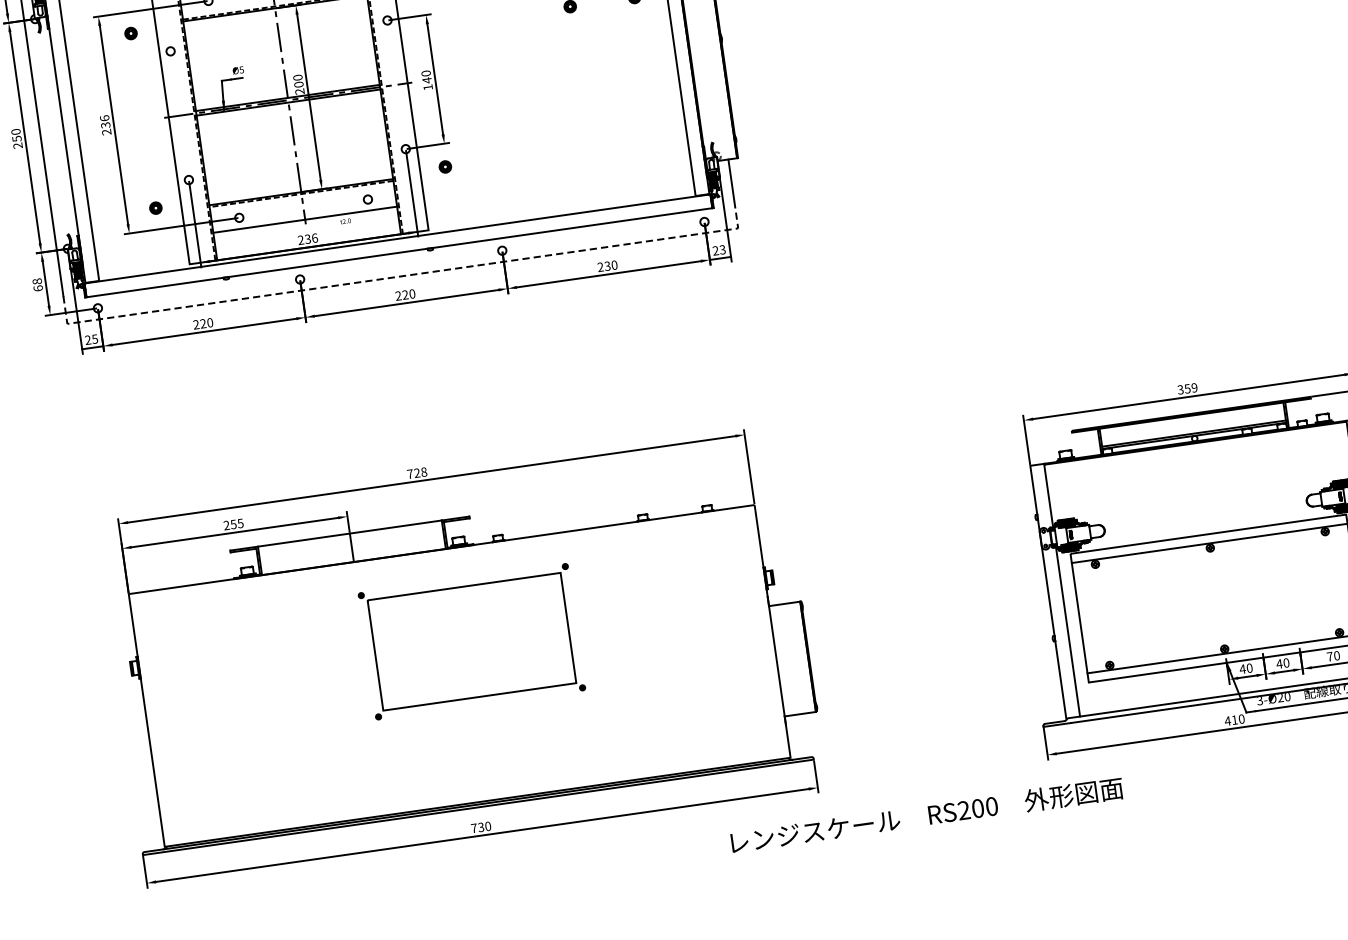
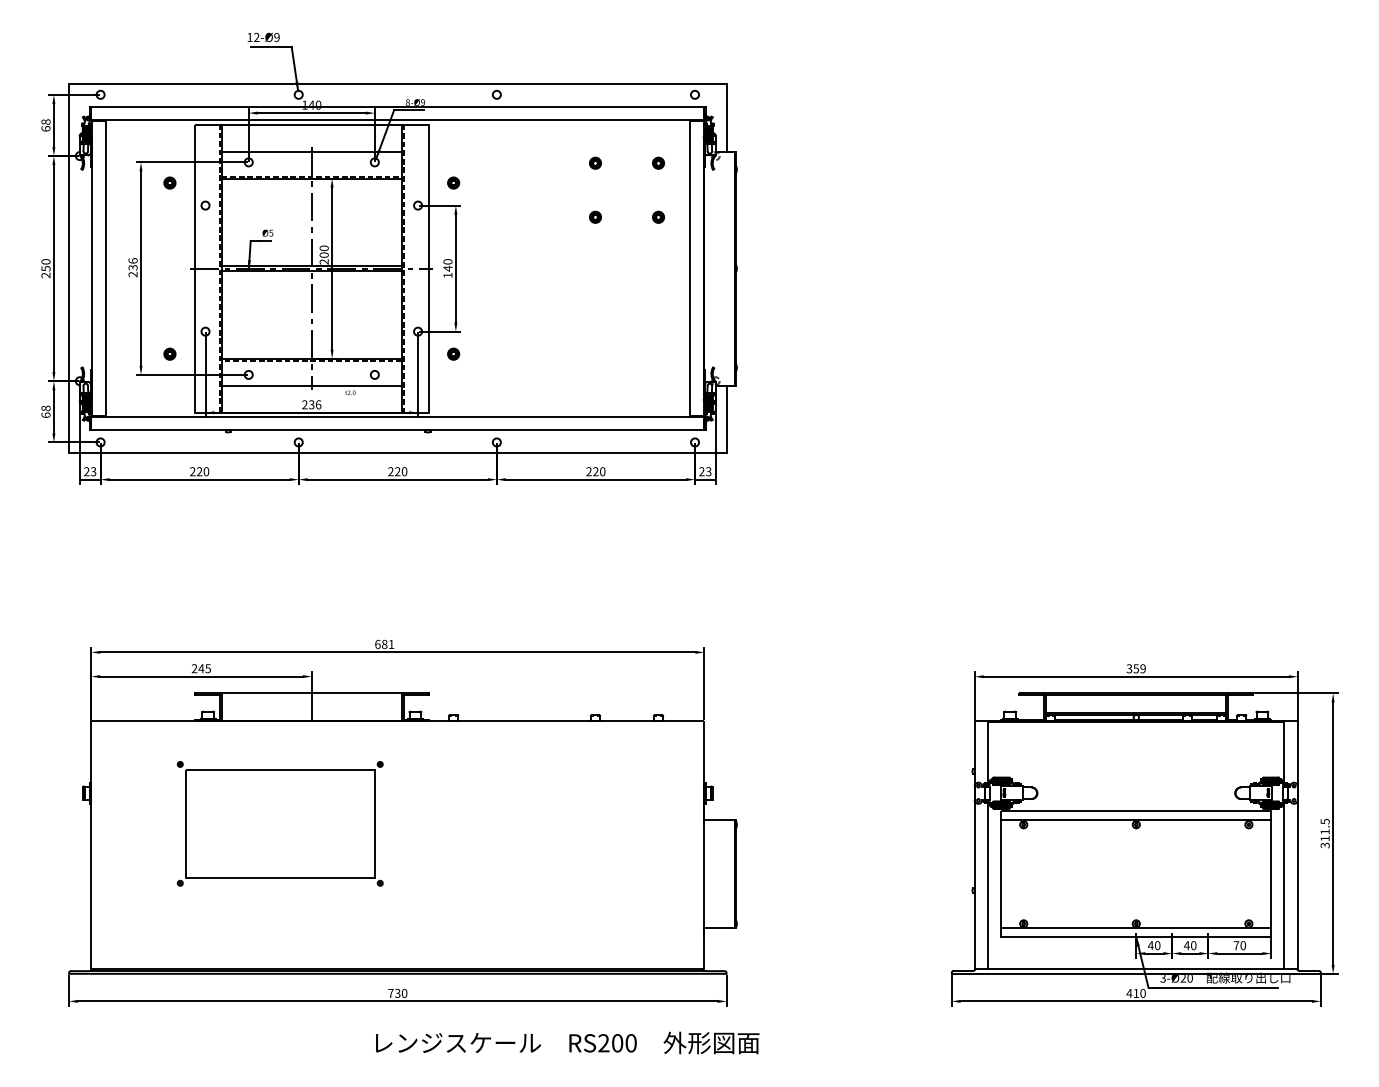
text: (607, 267) -> (595, 472), 230 -> 220
line: (402, 276) -> (397, 453), dashed -> solid
text: (94, 338) -> (93, 471), 25 -> 23
text: (416, 473) -> (384, 644), 728 -> 681
text: (233, 524) -> (201, 668), 255 -> 245
part: (471, 641) -> (279, 823), moved
text: (926, 815) -> (567, 1042), moved

